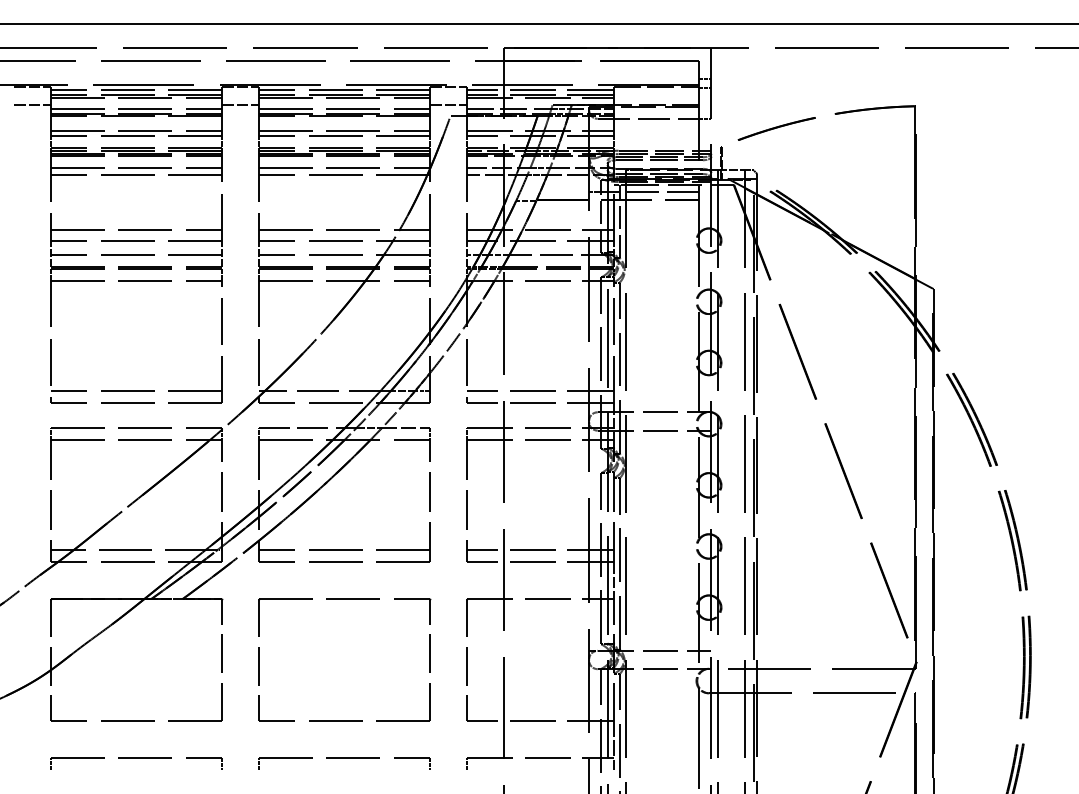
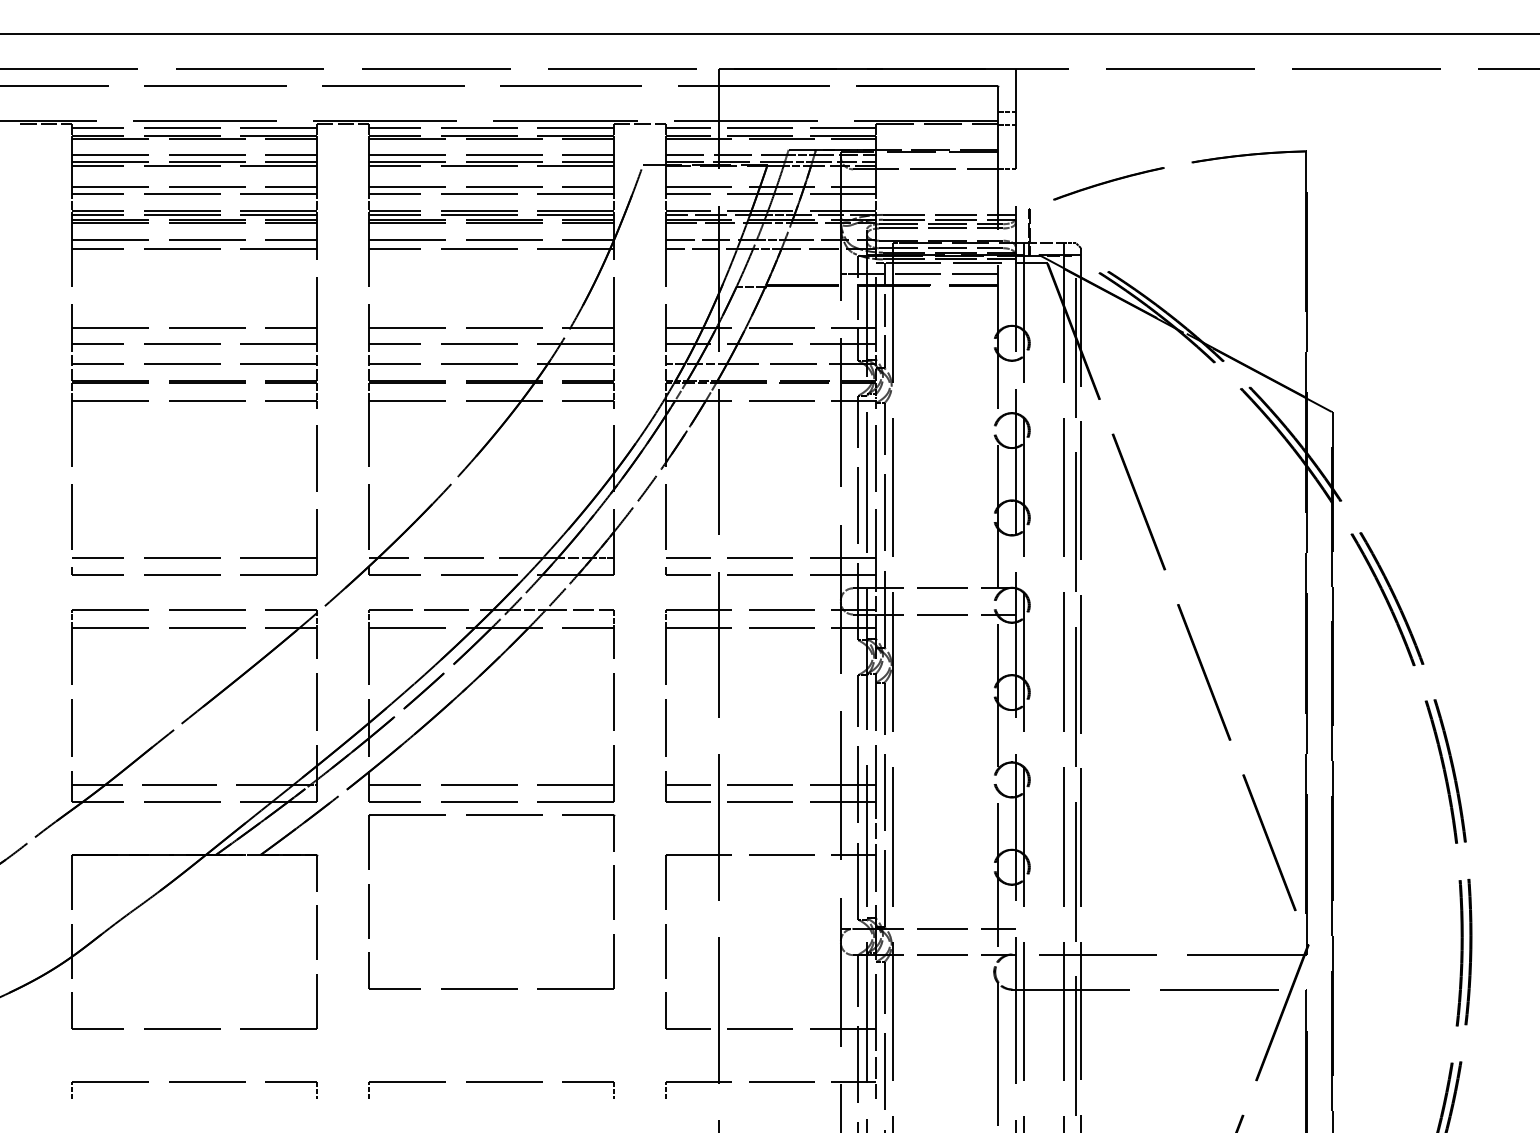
line: (32, 104) -> (46, 149), removed
line: (240, 104) -> (342, 149), removed
line: (448, 104) -> (639, 149), removed
part: (344, 599) -> (491, 815), moved

